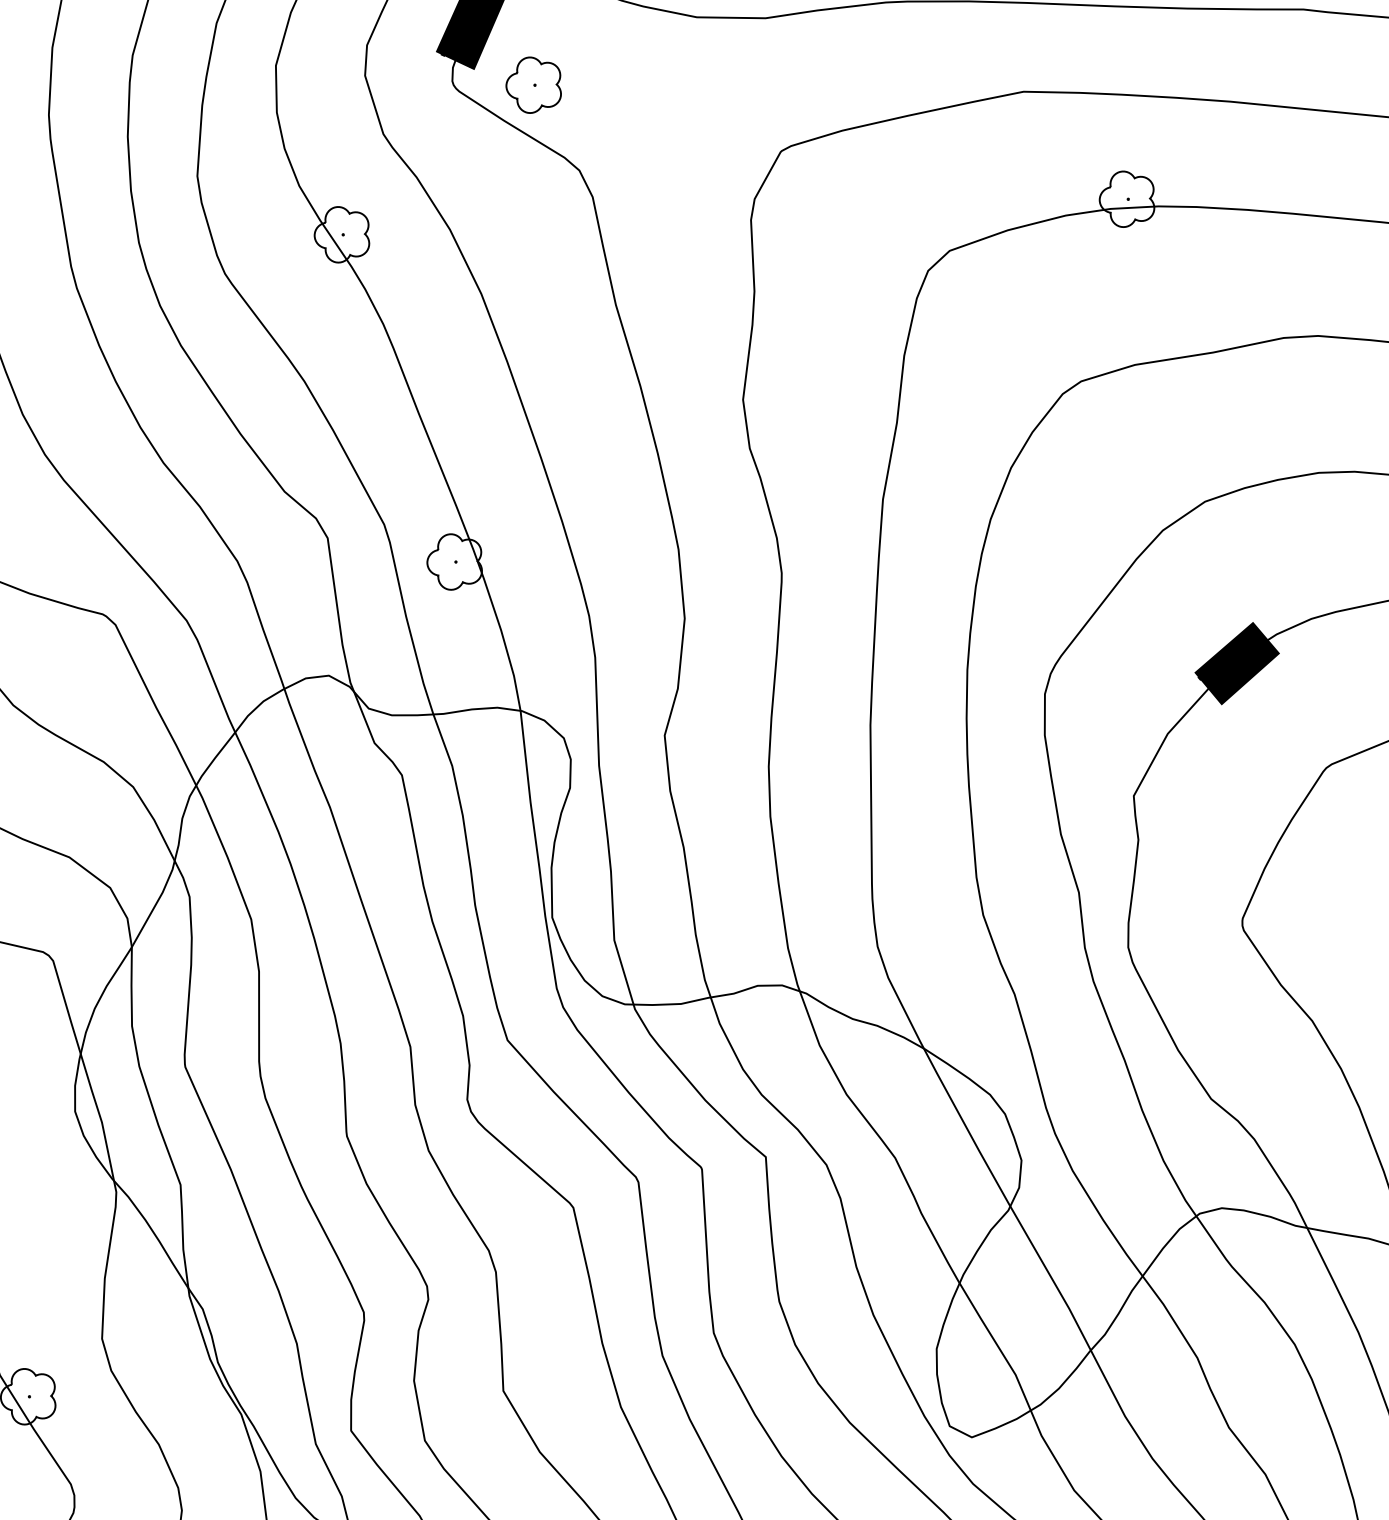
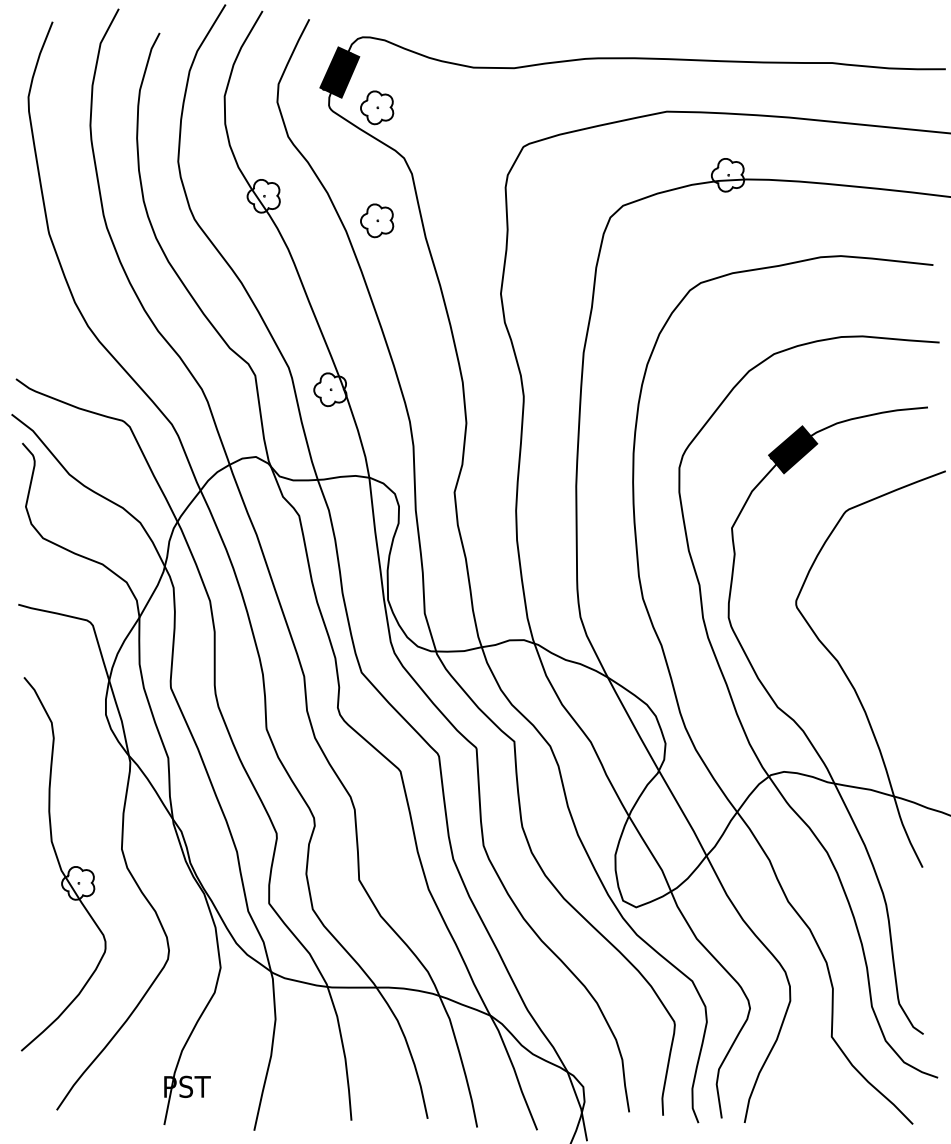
part: (534, 275) -> (377, 220), added

